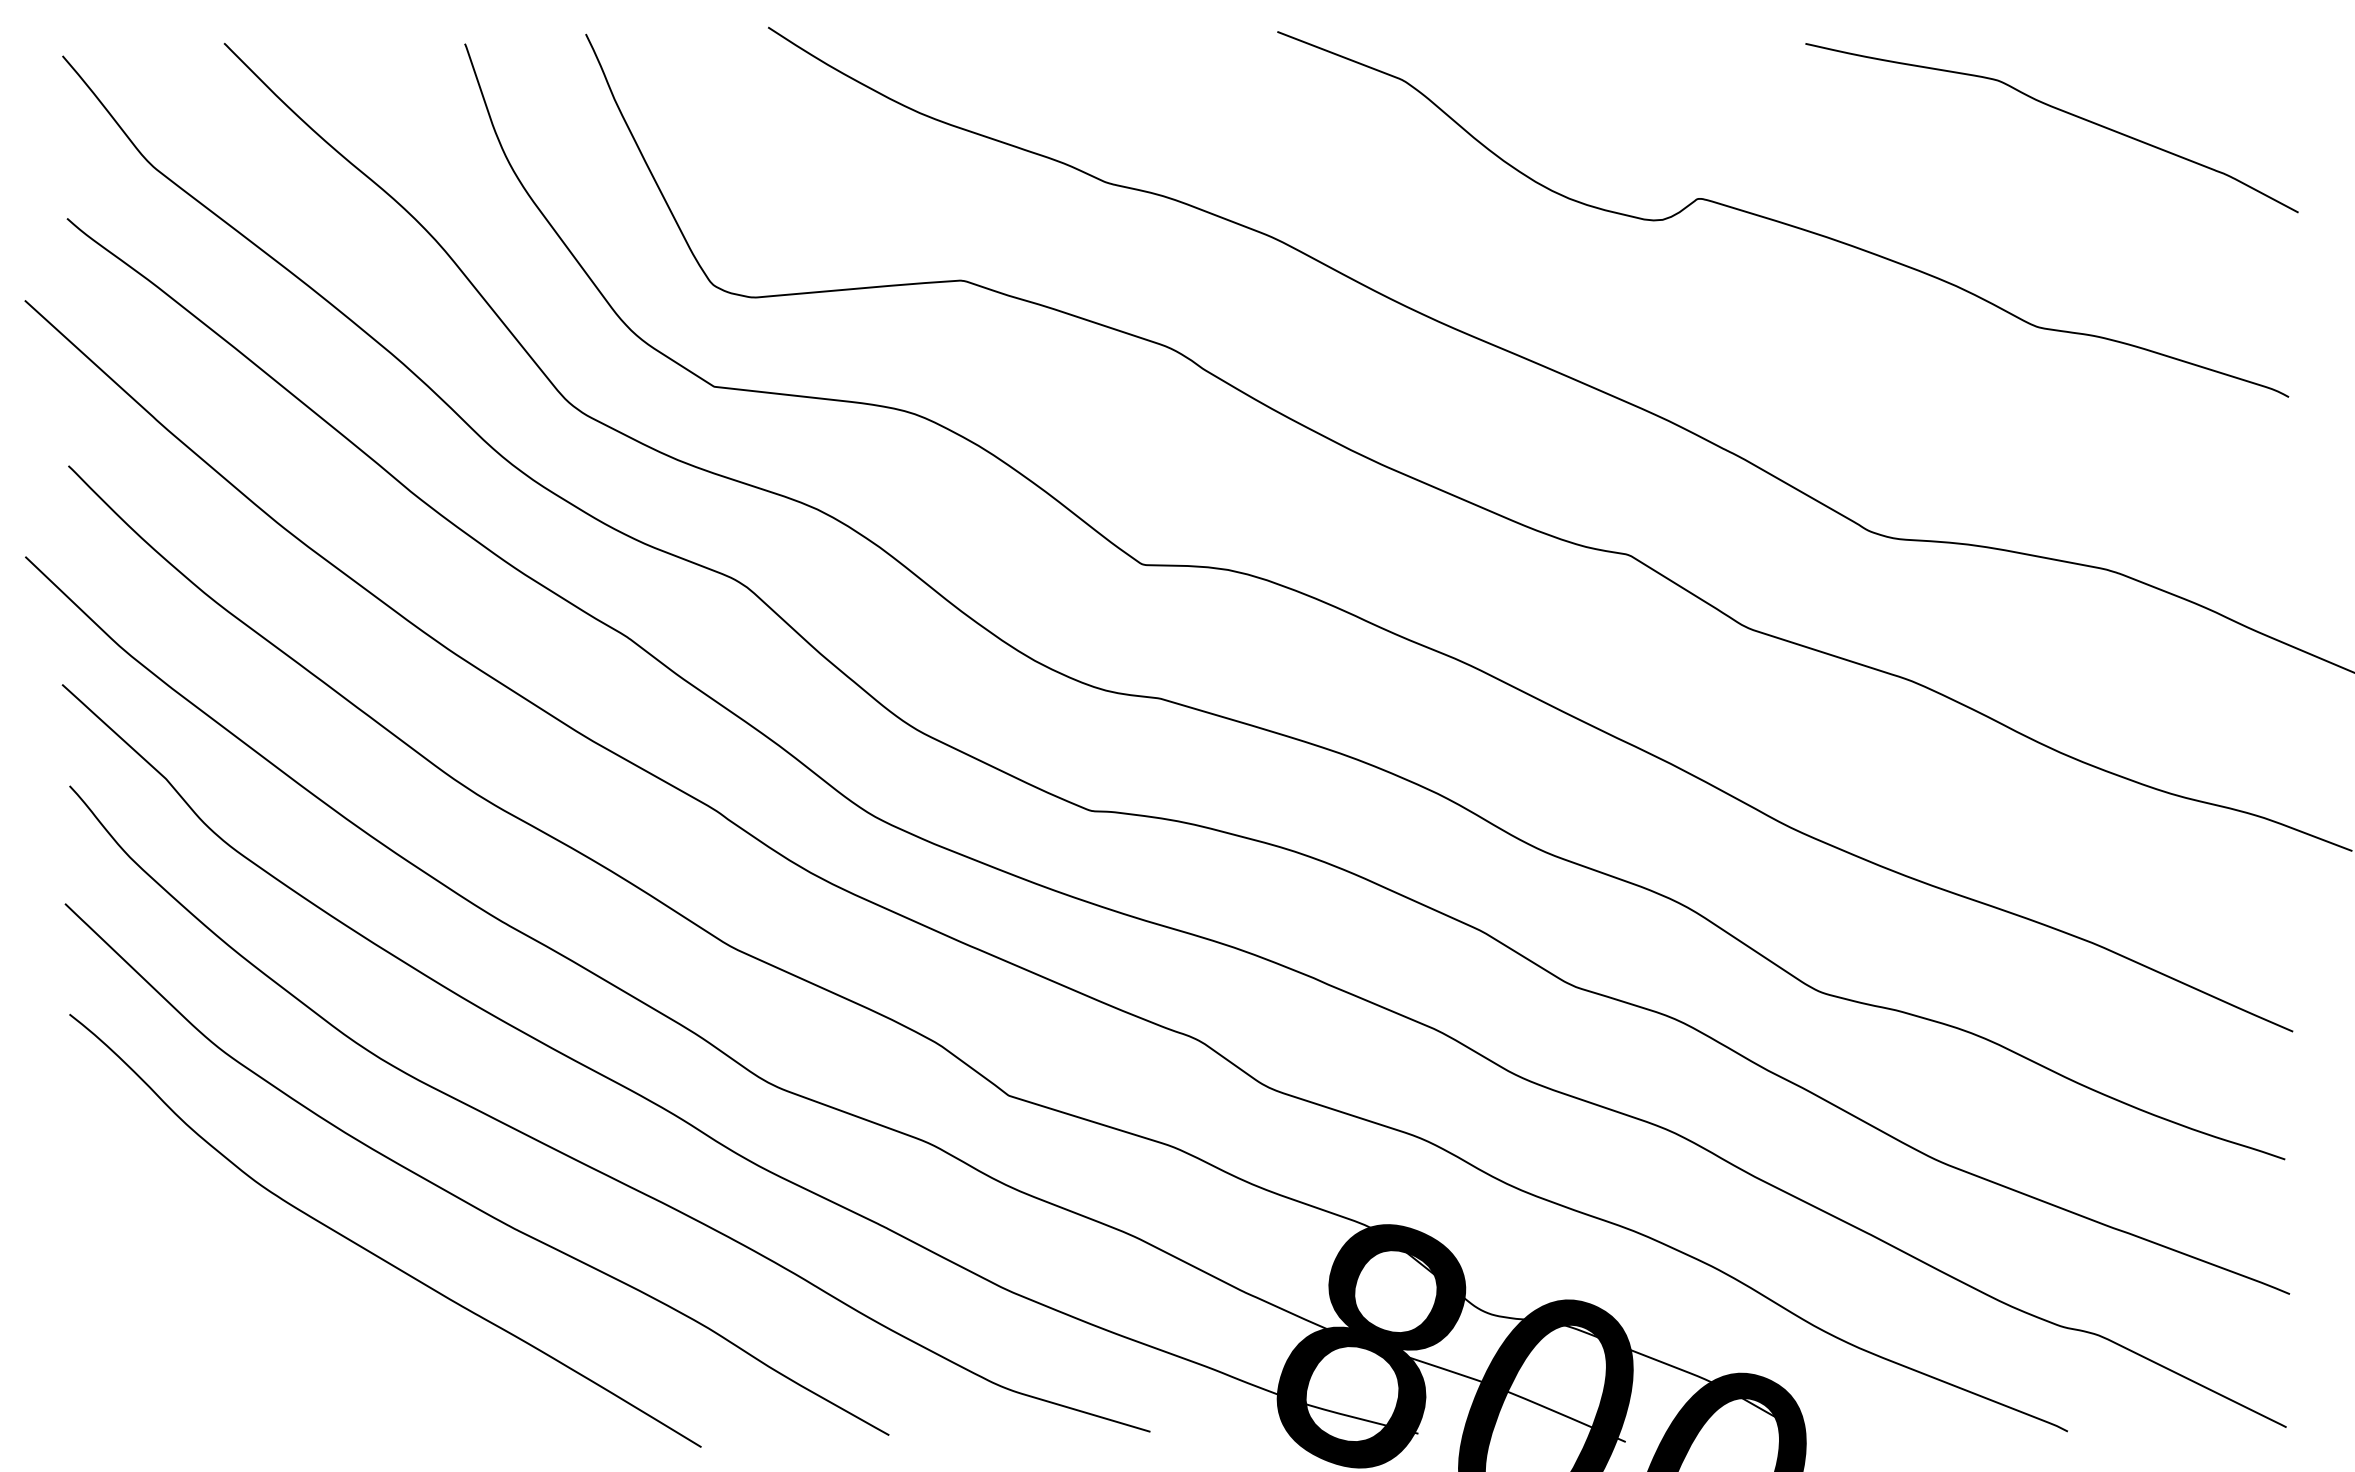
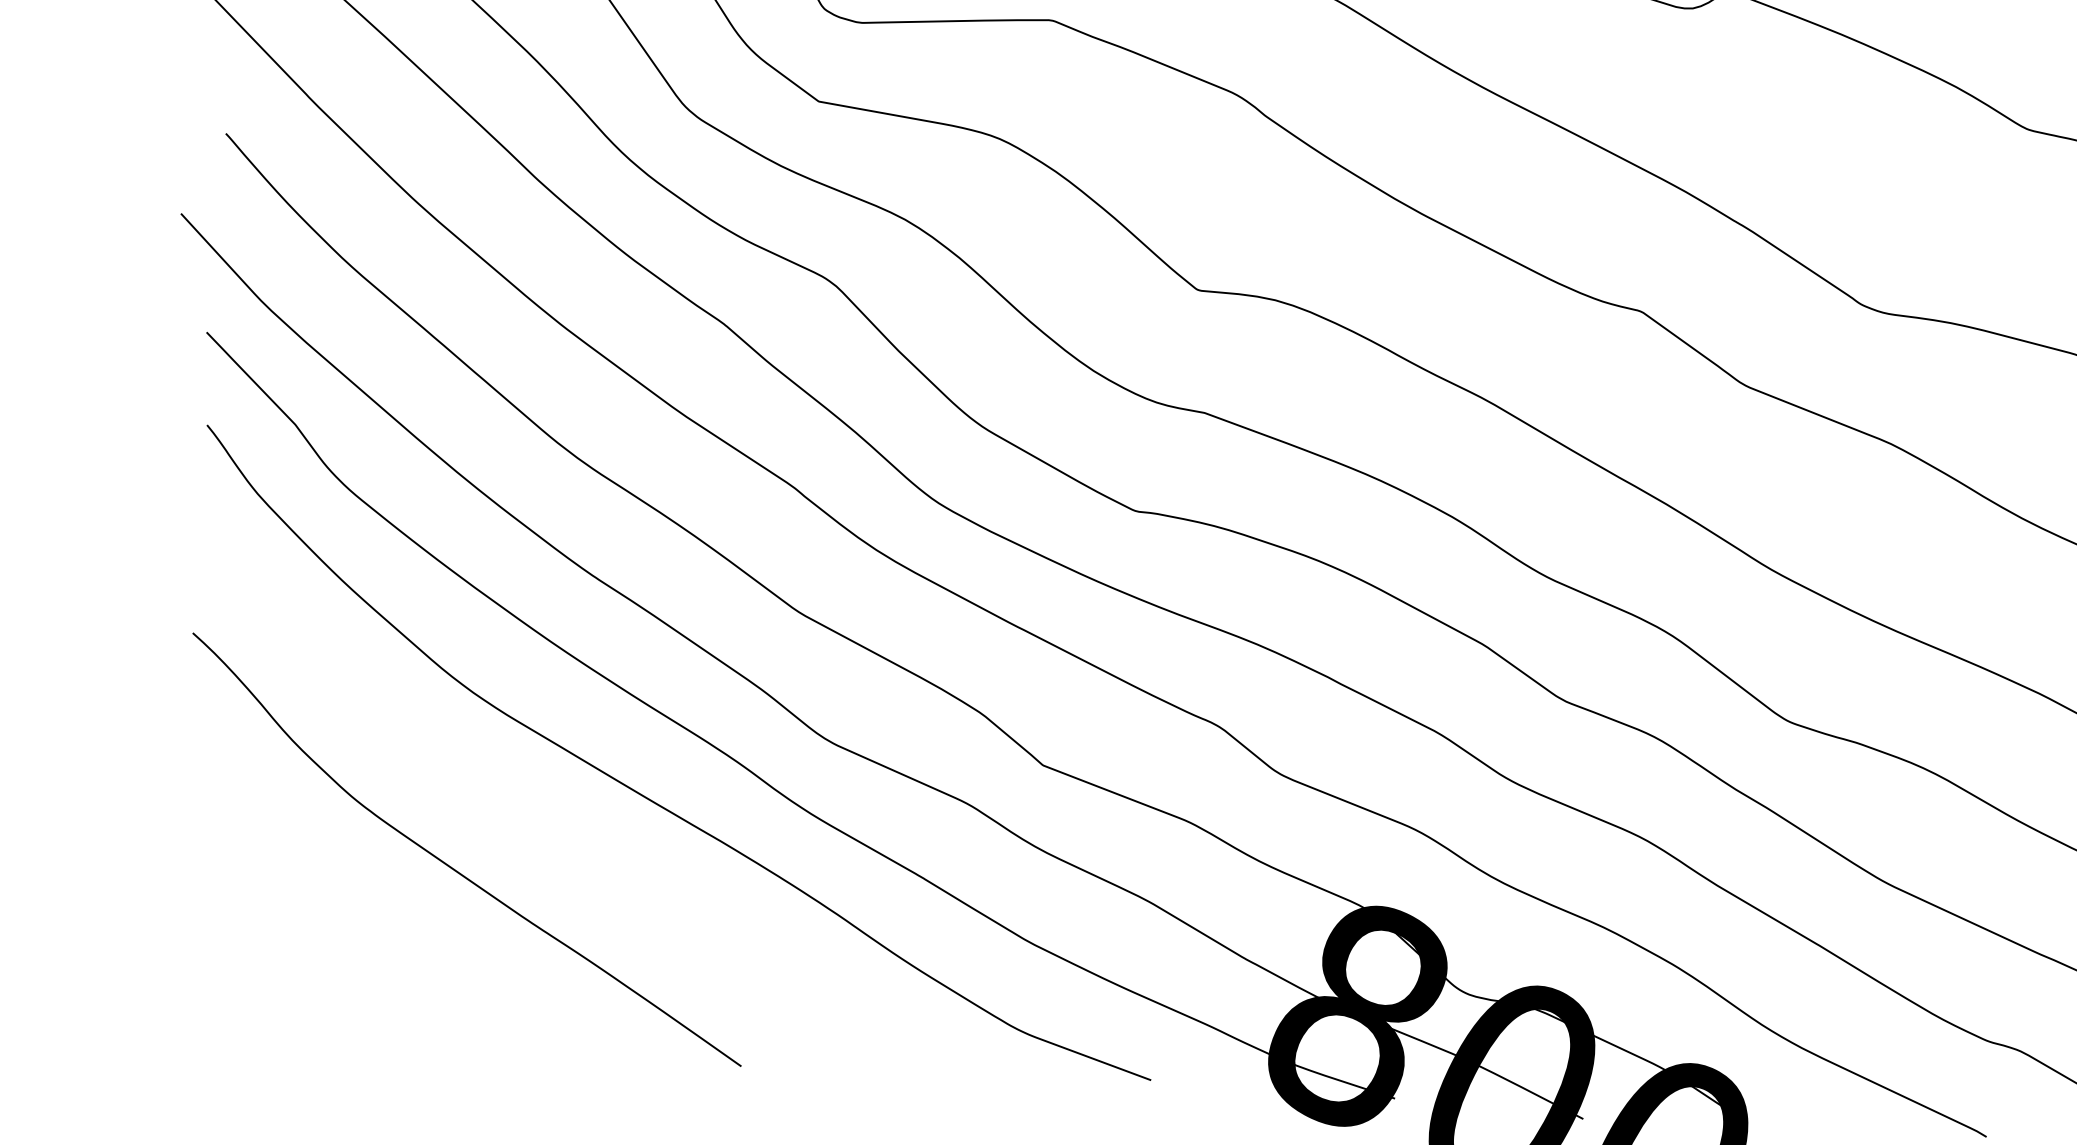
curve: (458, 1196) -> (535, 823), removed

